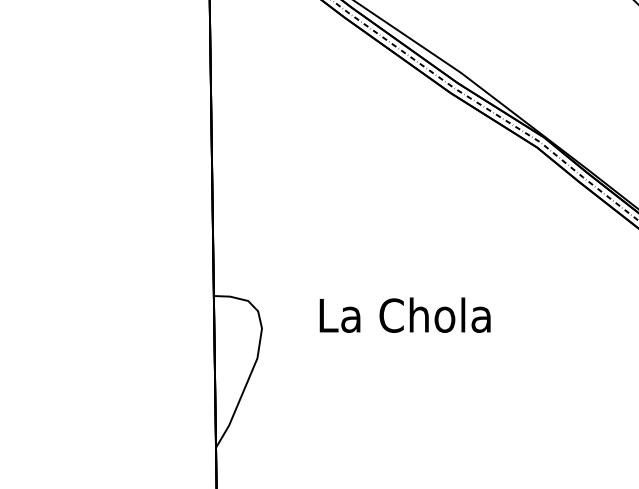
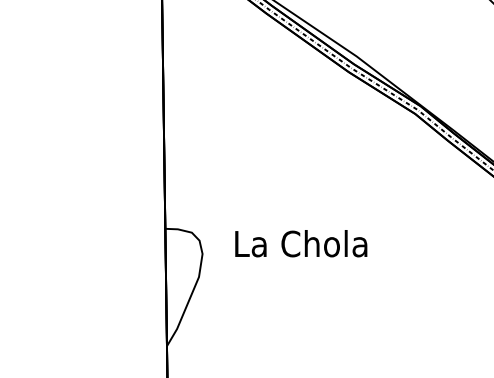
text: (405, 314) -> (301, 243), moved

